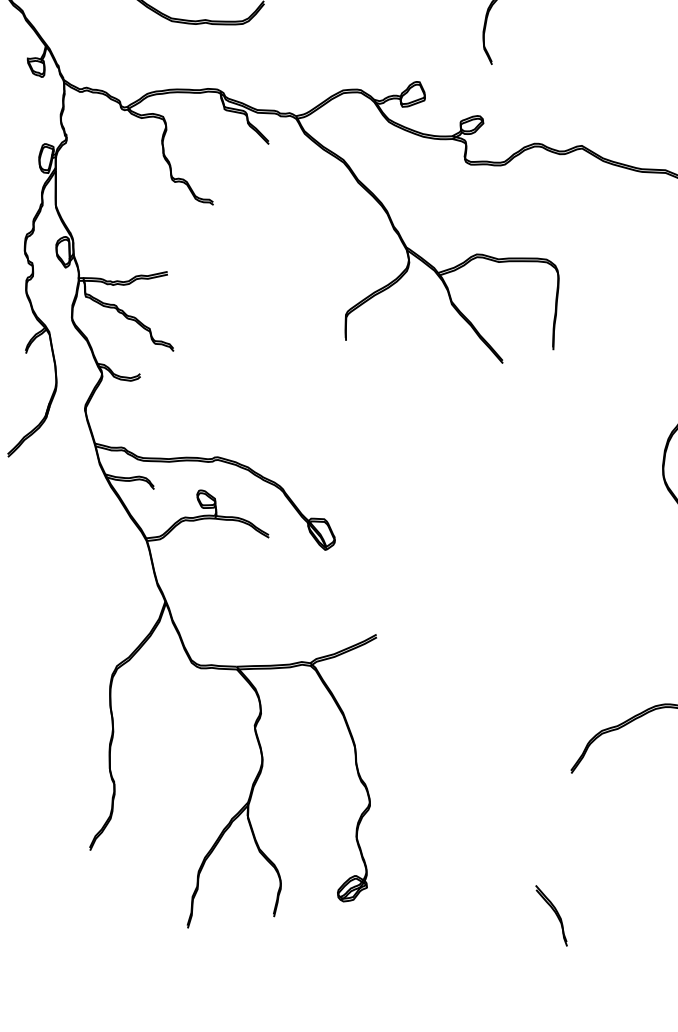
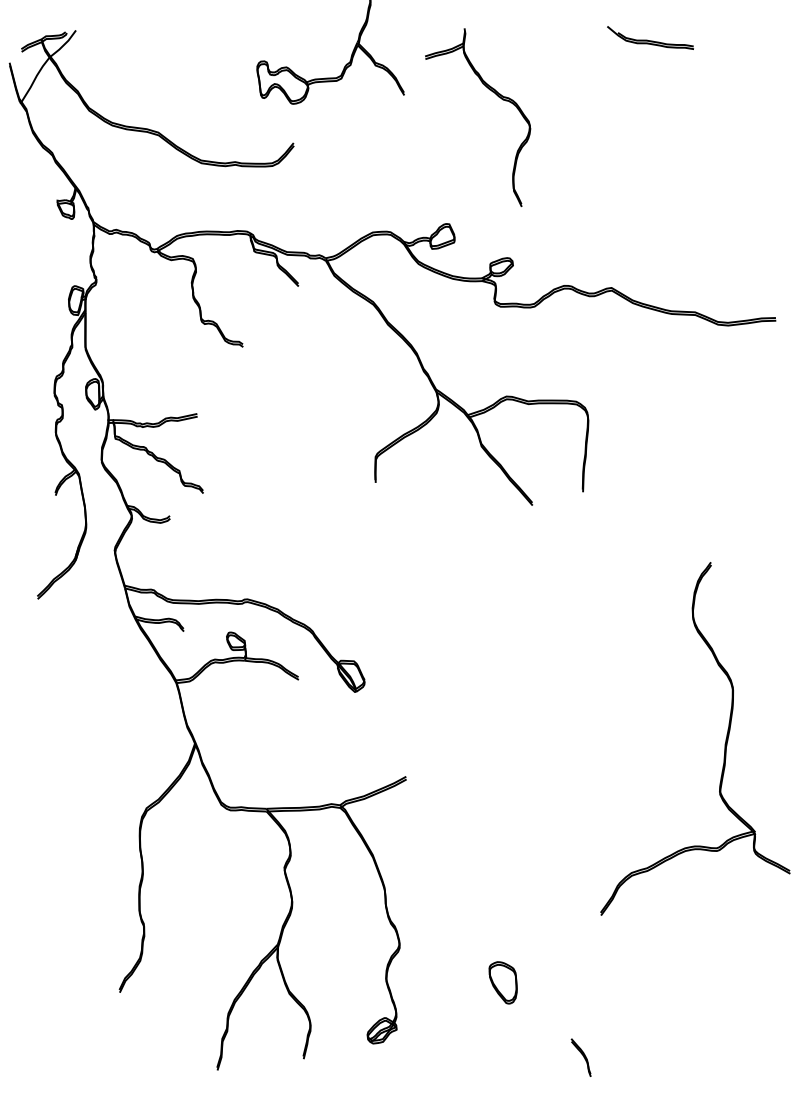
part: (472, 840) -> (502, 982), added
part: (550, 915) -> (580, 1057), size x0.62

